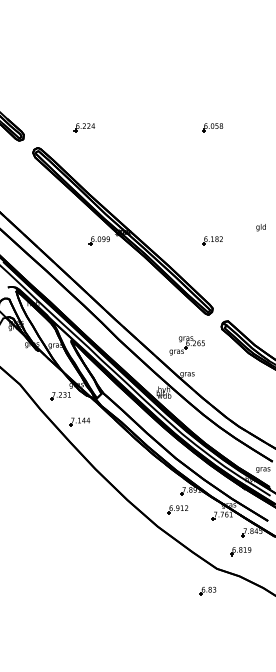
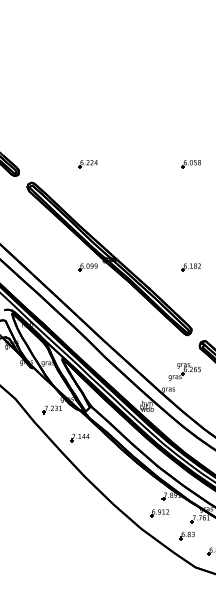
part: (83, 127) -> (87, 163), moved
part: (186, 345) -> (184, 371), moved
part: (79, 421) -> (79, 437), moved
part: (207, 590) -> (186, 535), moved

